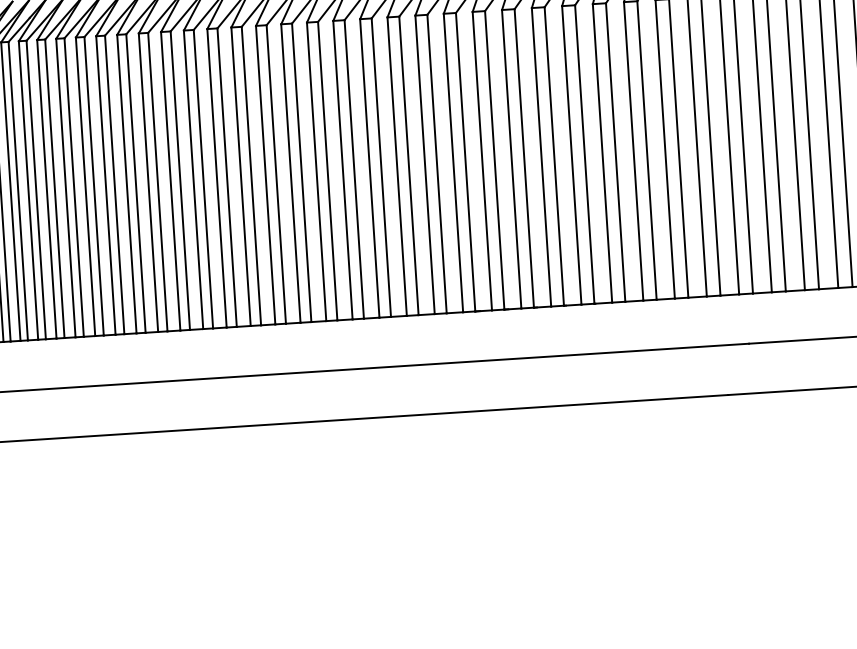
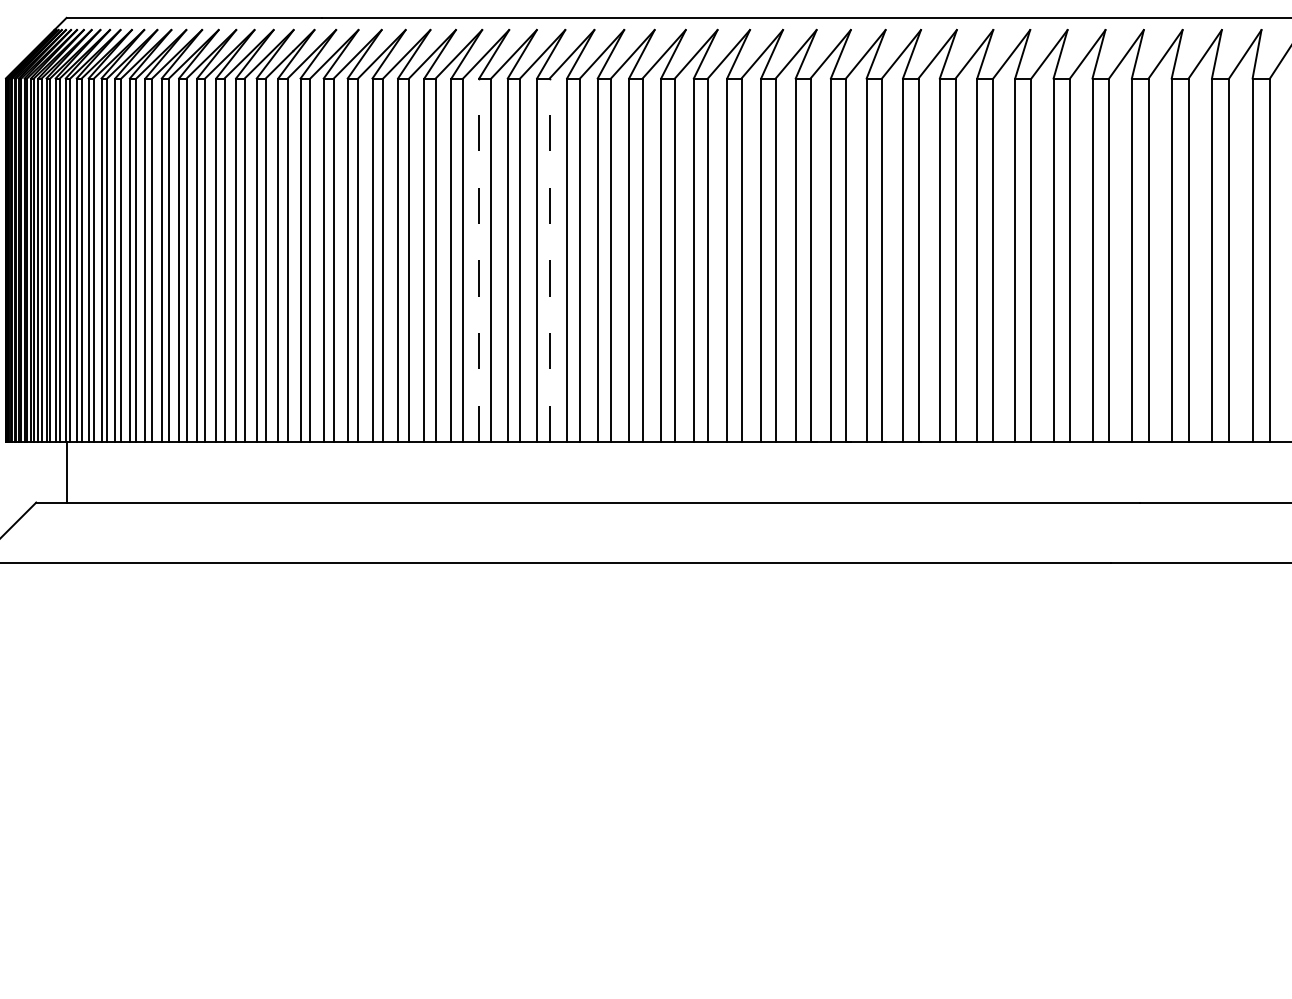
line: (251, 176) -> (549, 260), solid -> dashed
line: (193, 180) -> (479, 260), solid -> dashed

